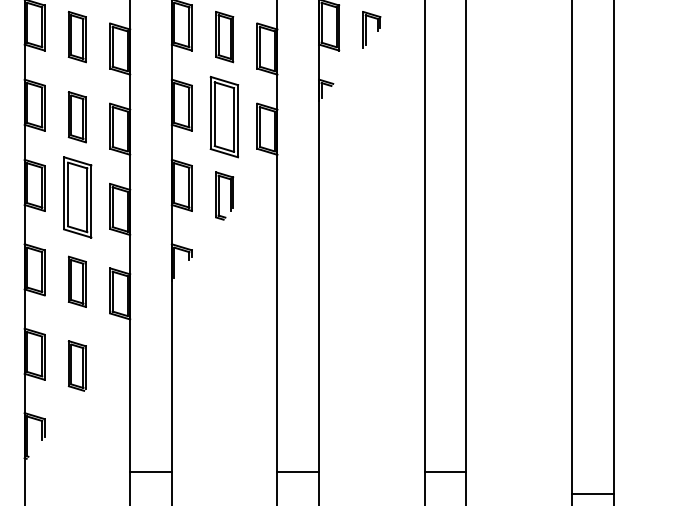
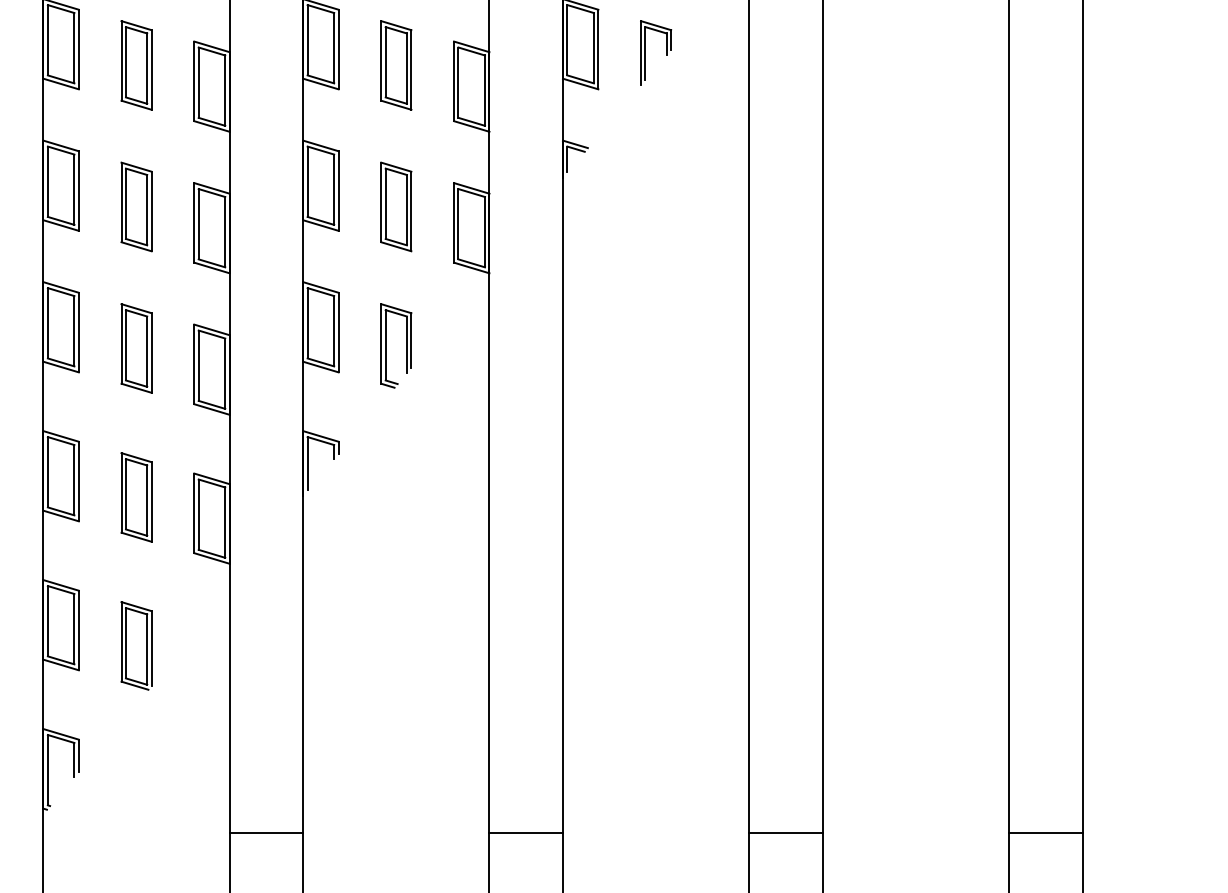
part: (224, 117) -> (396, 207), size x0.62
part: (76, 197) -> (134, 348), size x0.62
line: (592, 494) -> (1045, 833), moved

